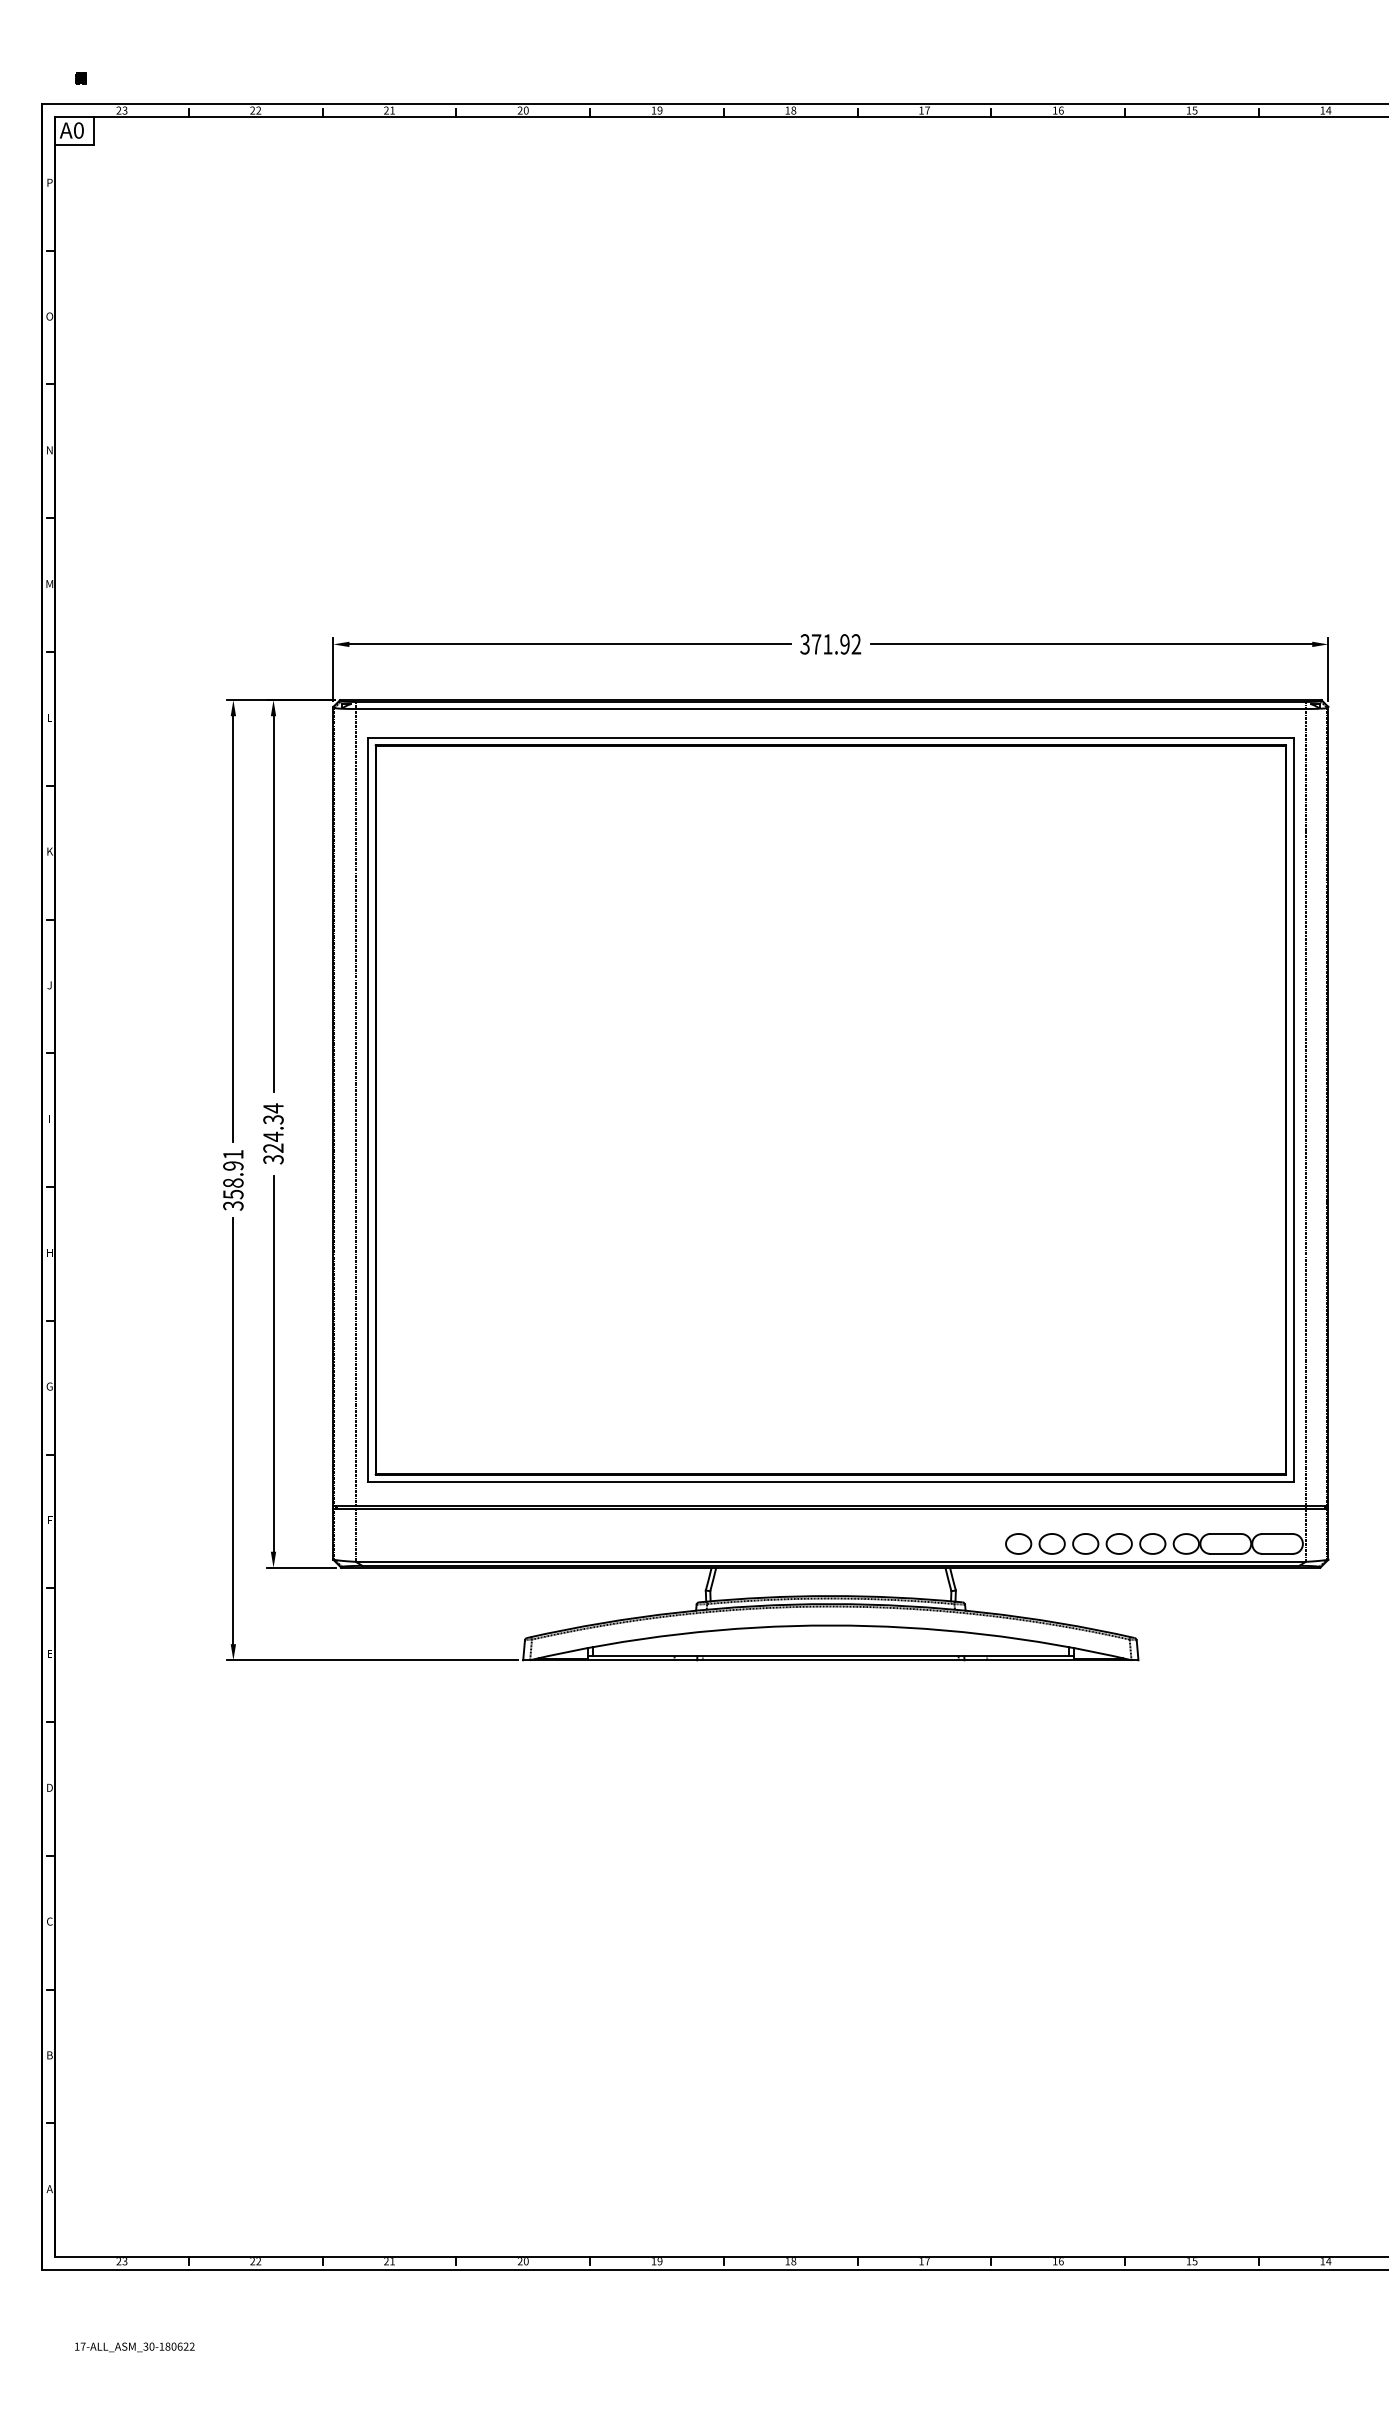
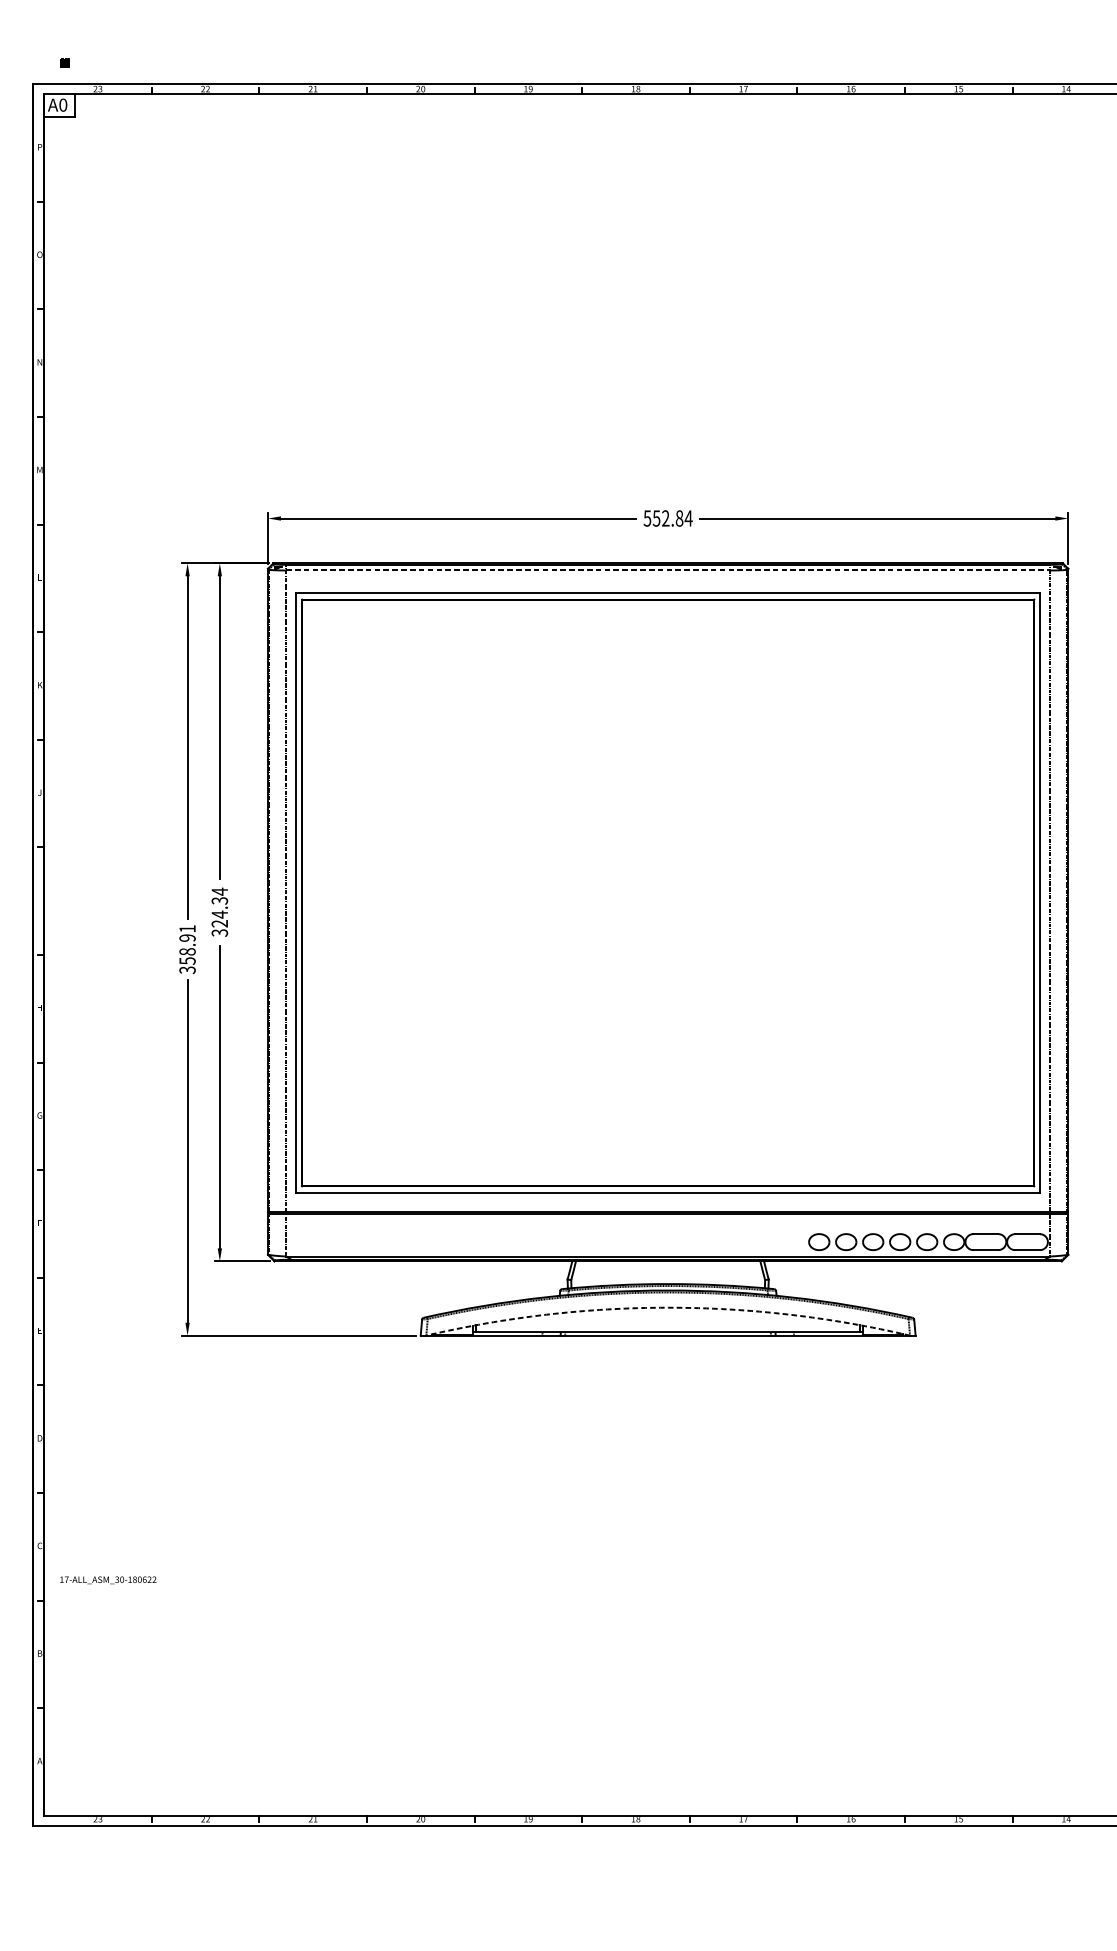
text: (830, 644) -> (667, 518), 371.92 -> 552.84
line: (831, 709) -> (668, 570), solid -> dashed
arc: (830, 1625) -> (667, 1307), solid -> dashed
text: (134, 2347) -> (108, 1580), moved

